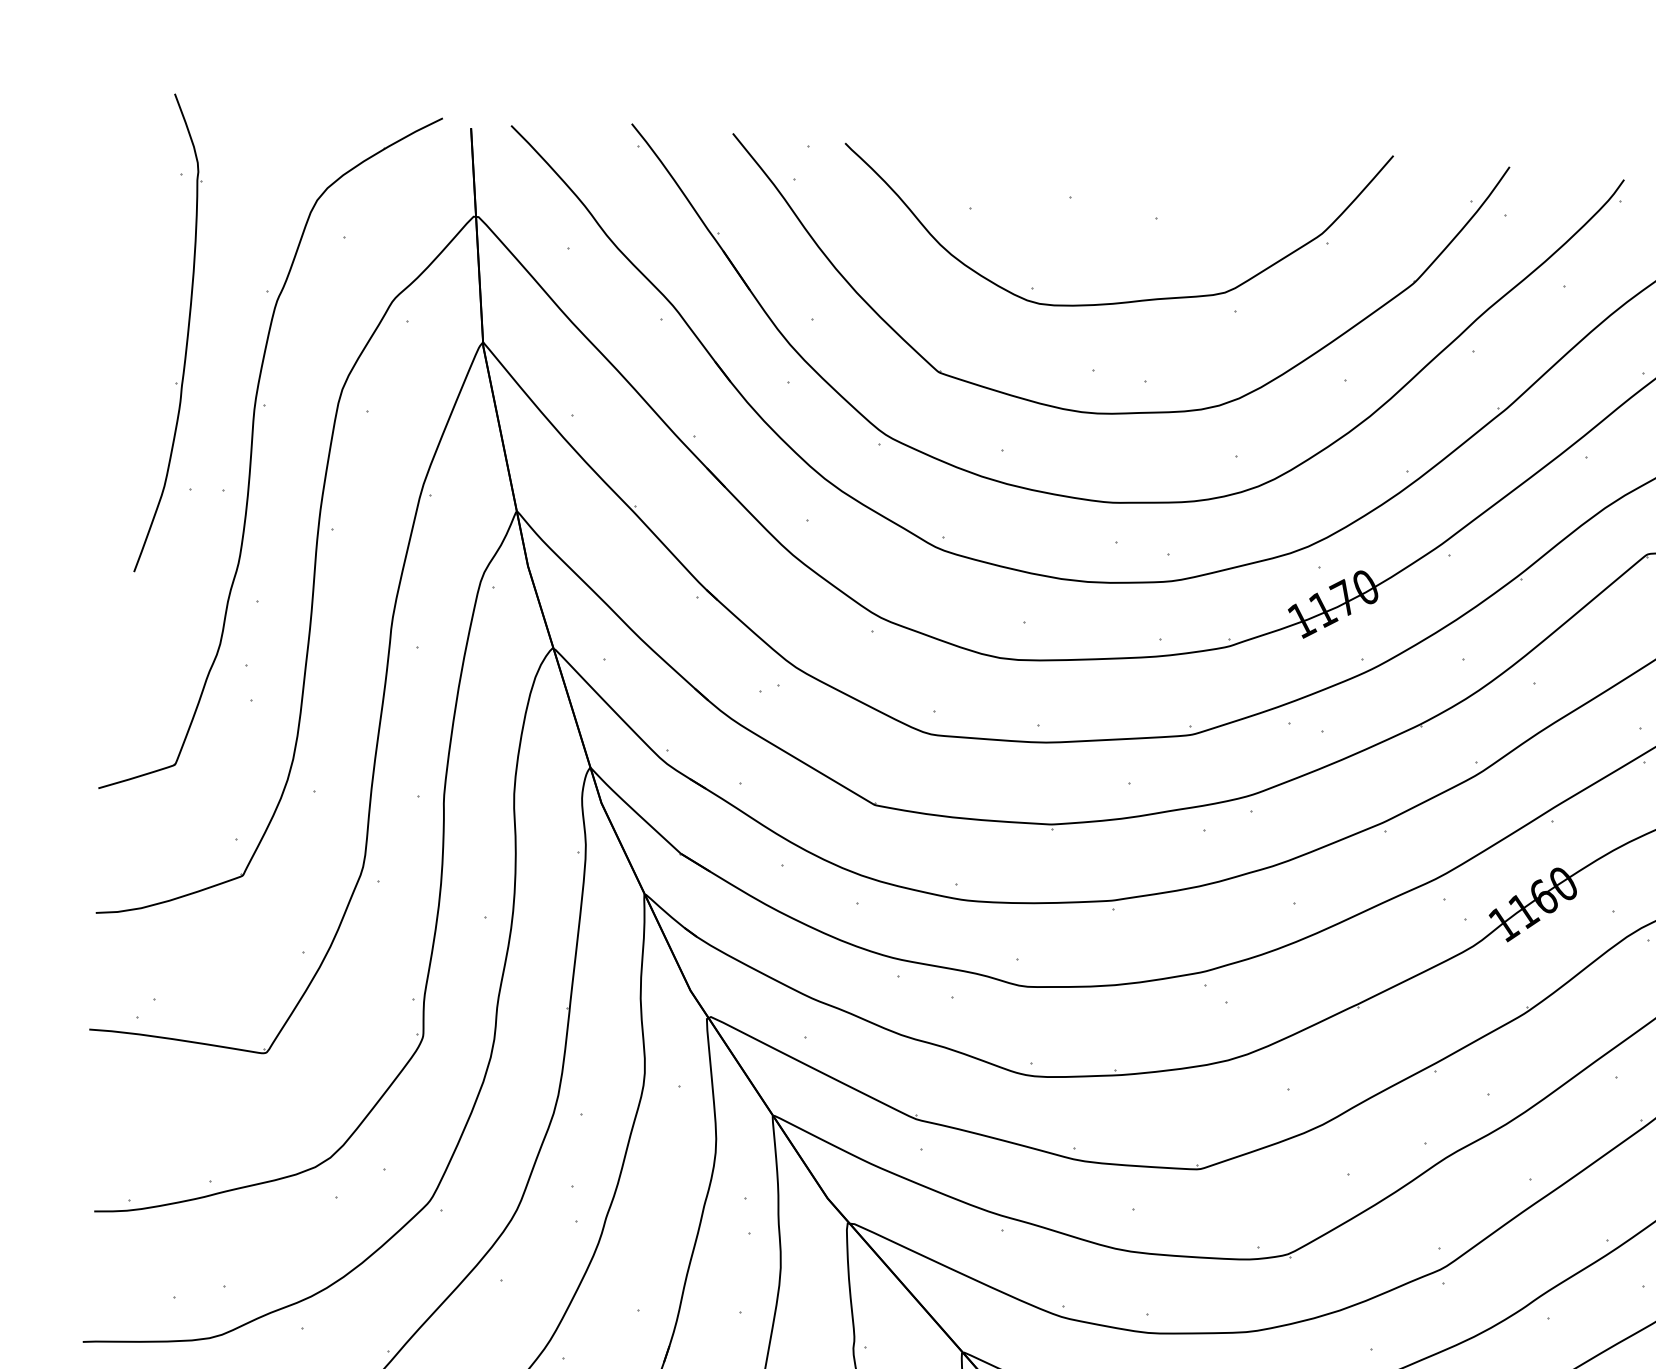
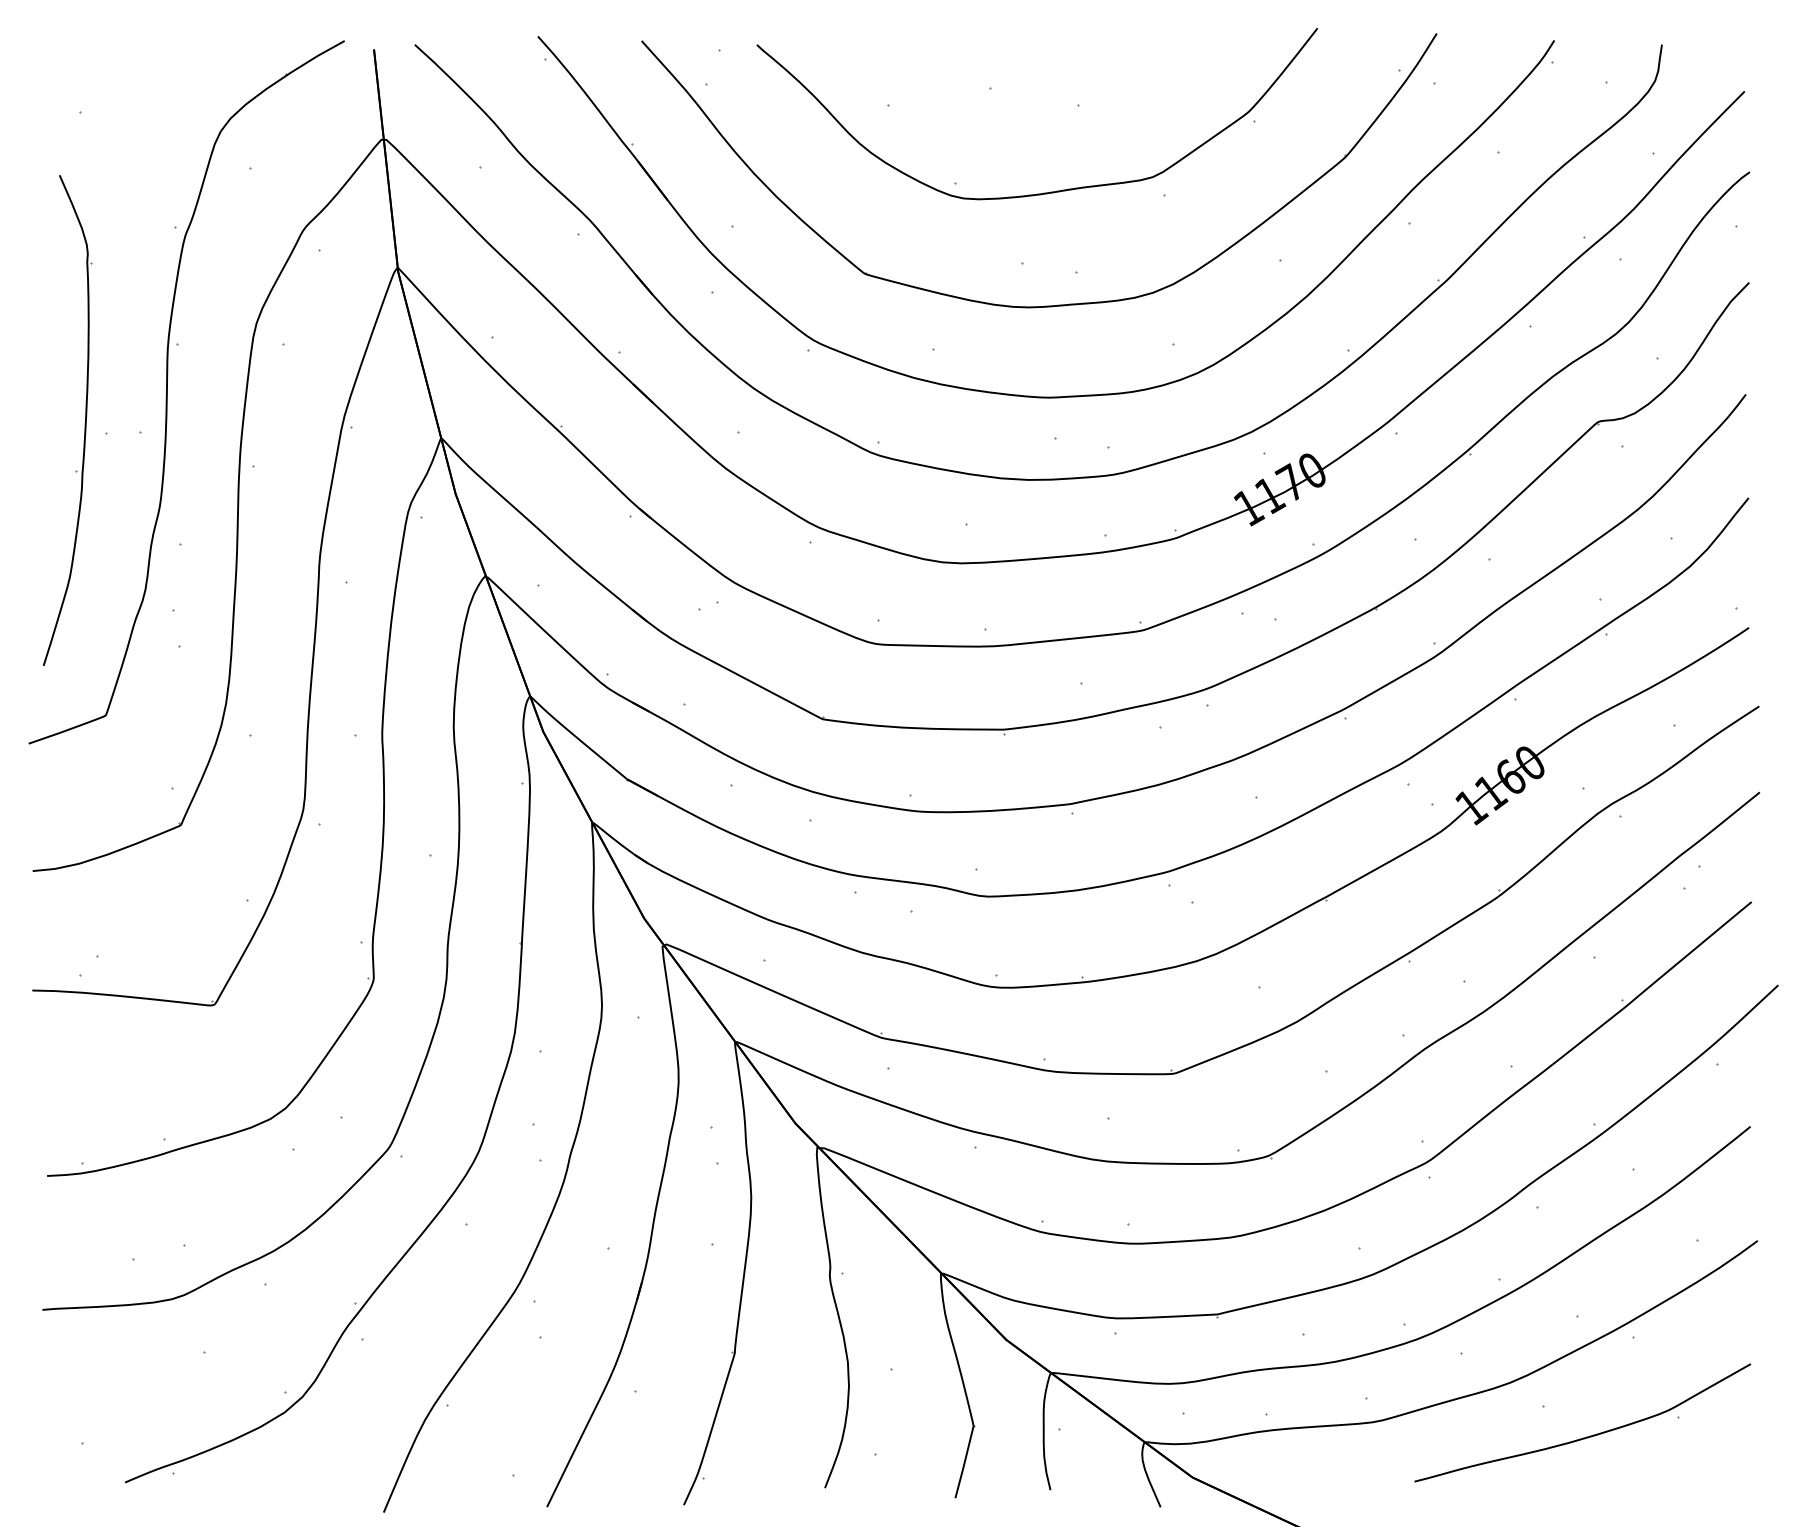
part: (186, 337) -> (84, 423), moved

